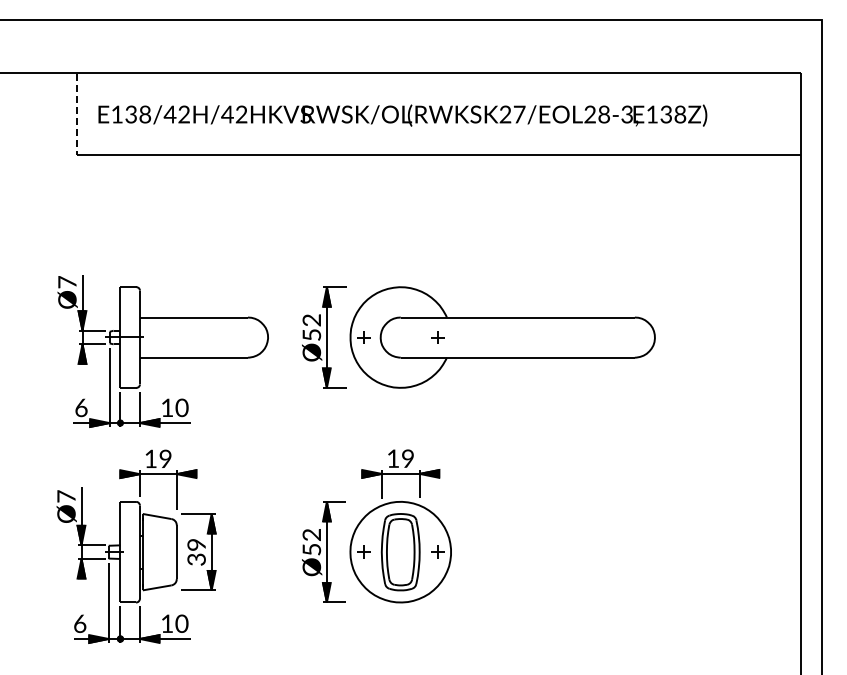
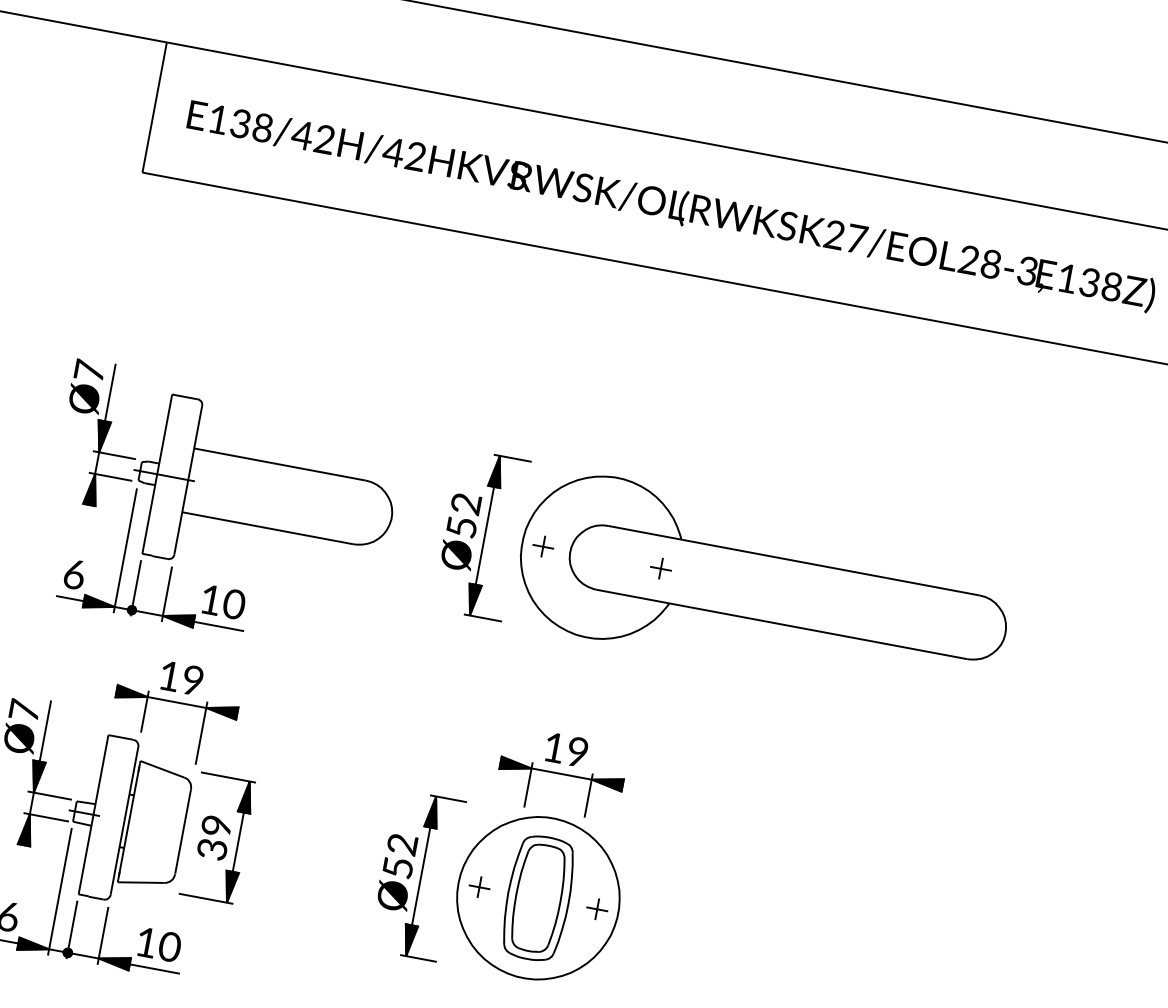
line: (77, 114) -> (155, 107), dashed -> solid

